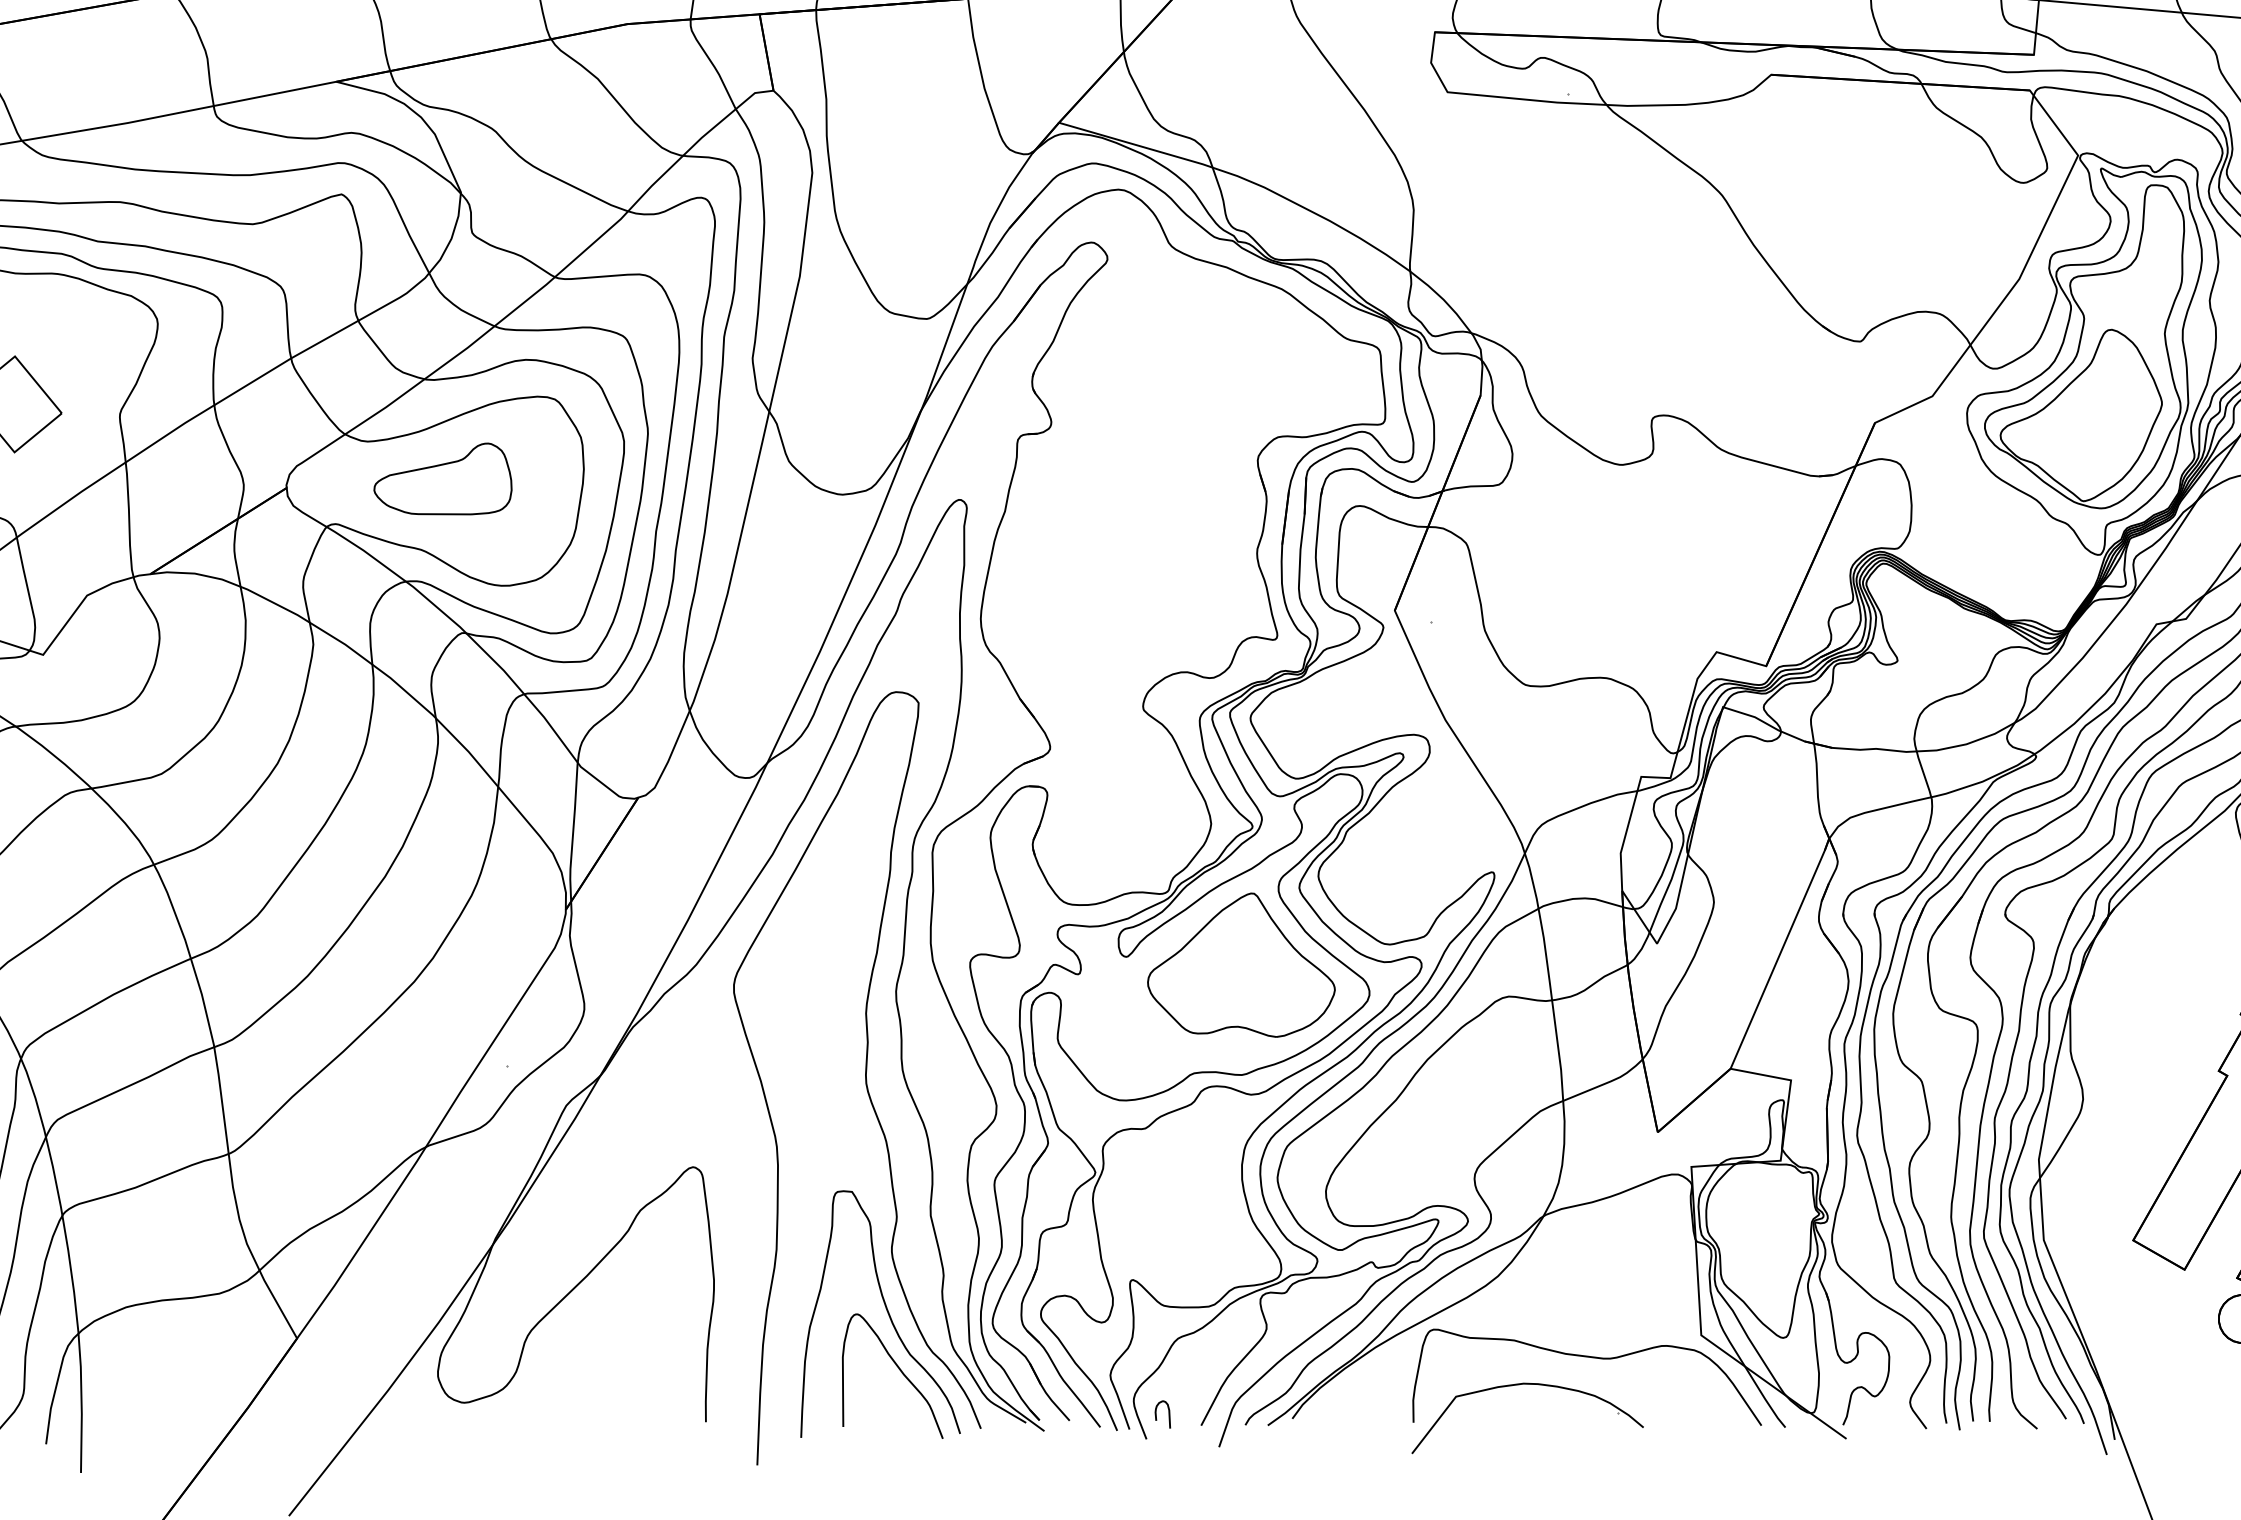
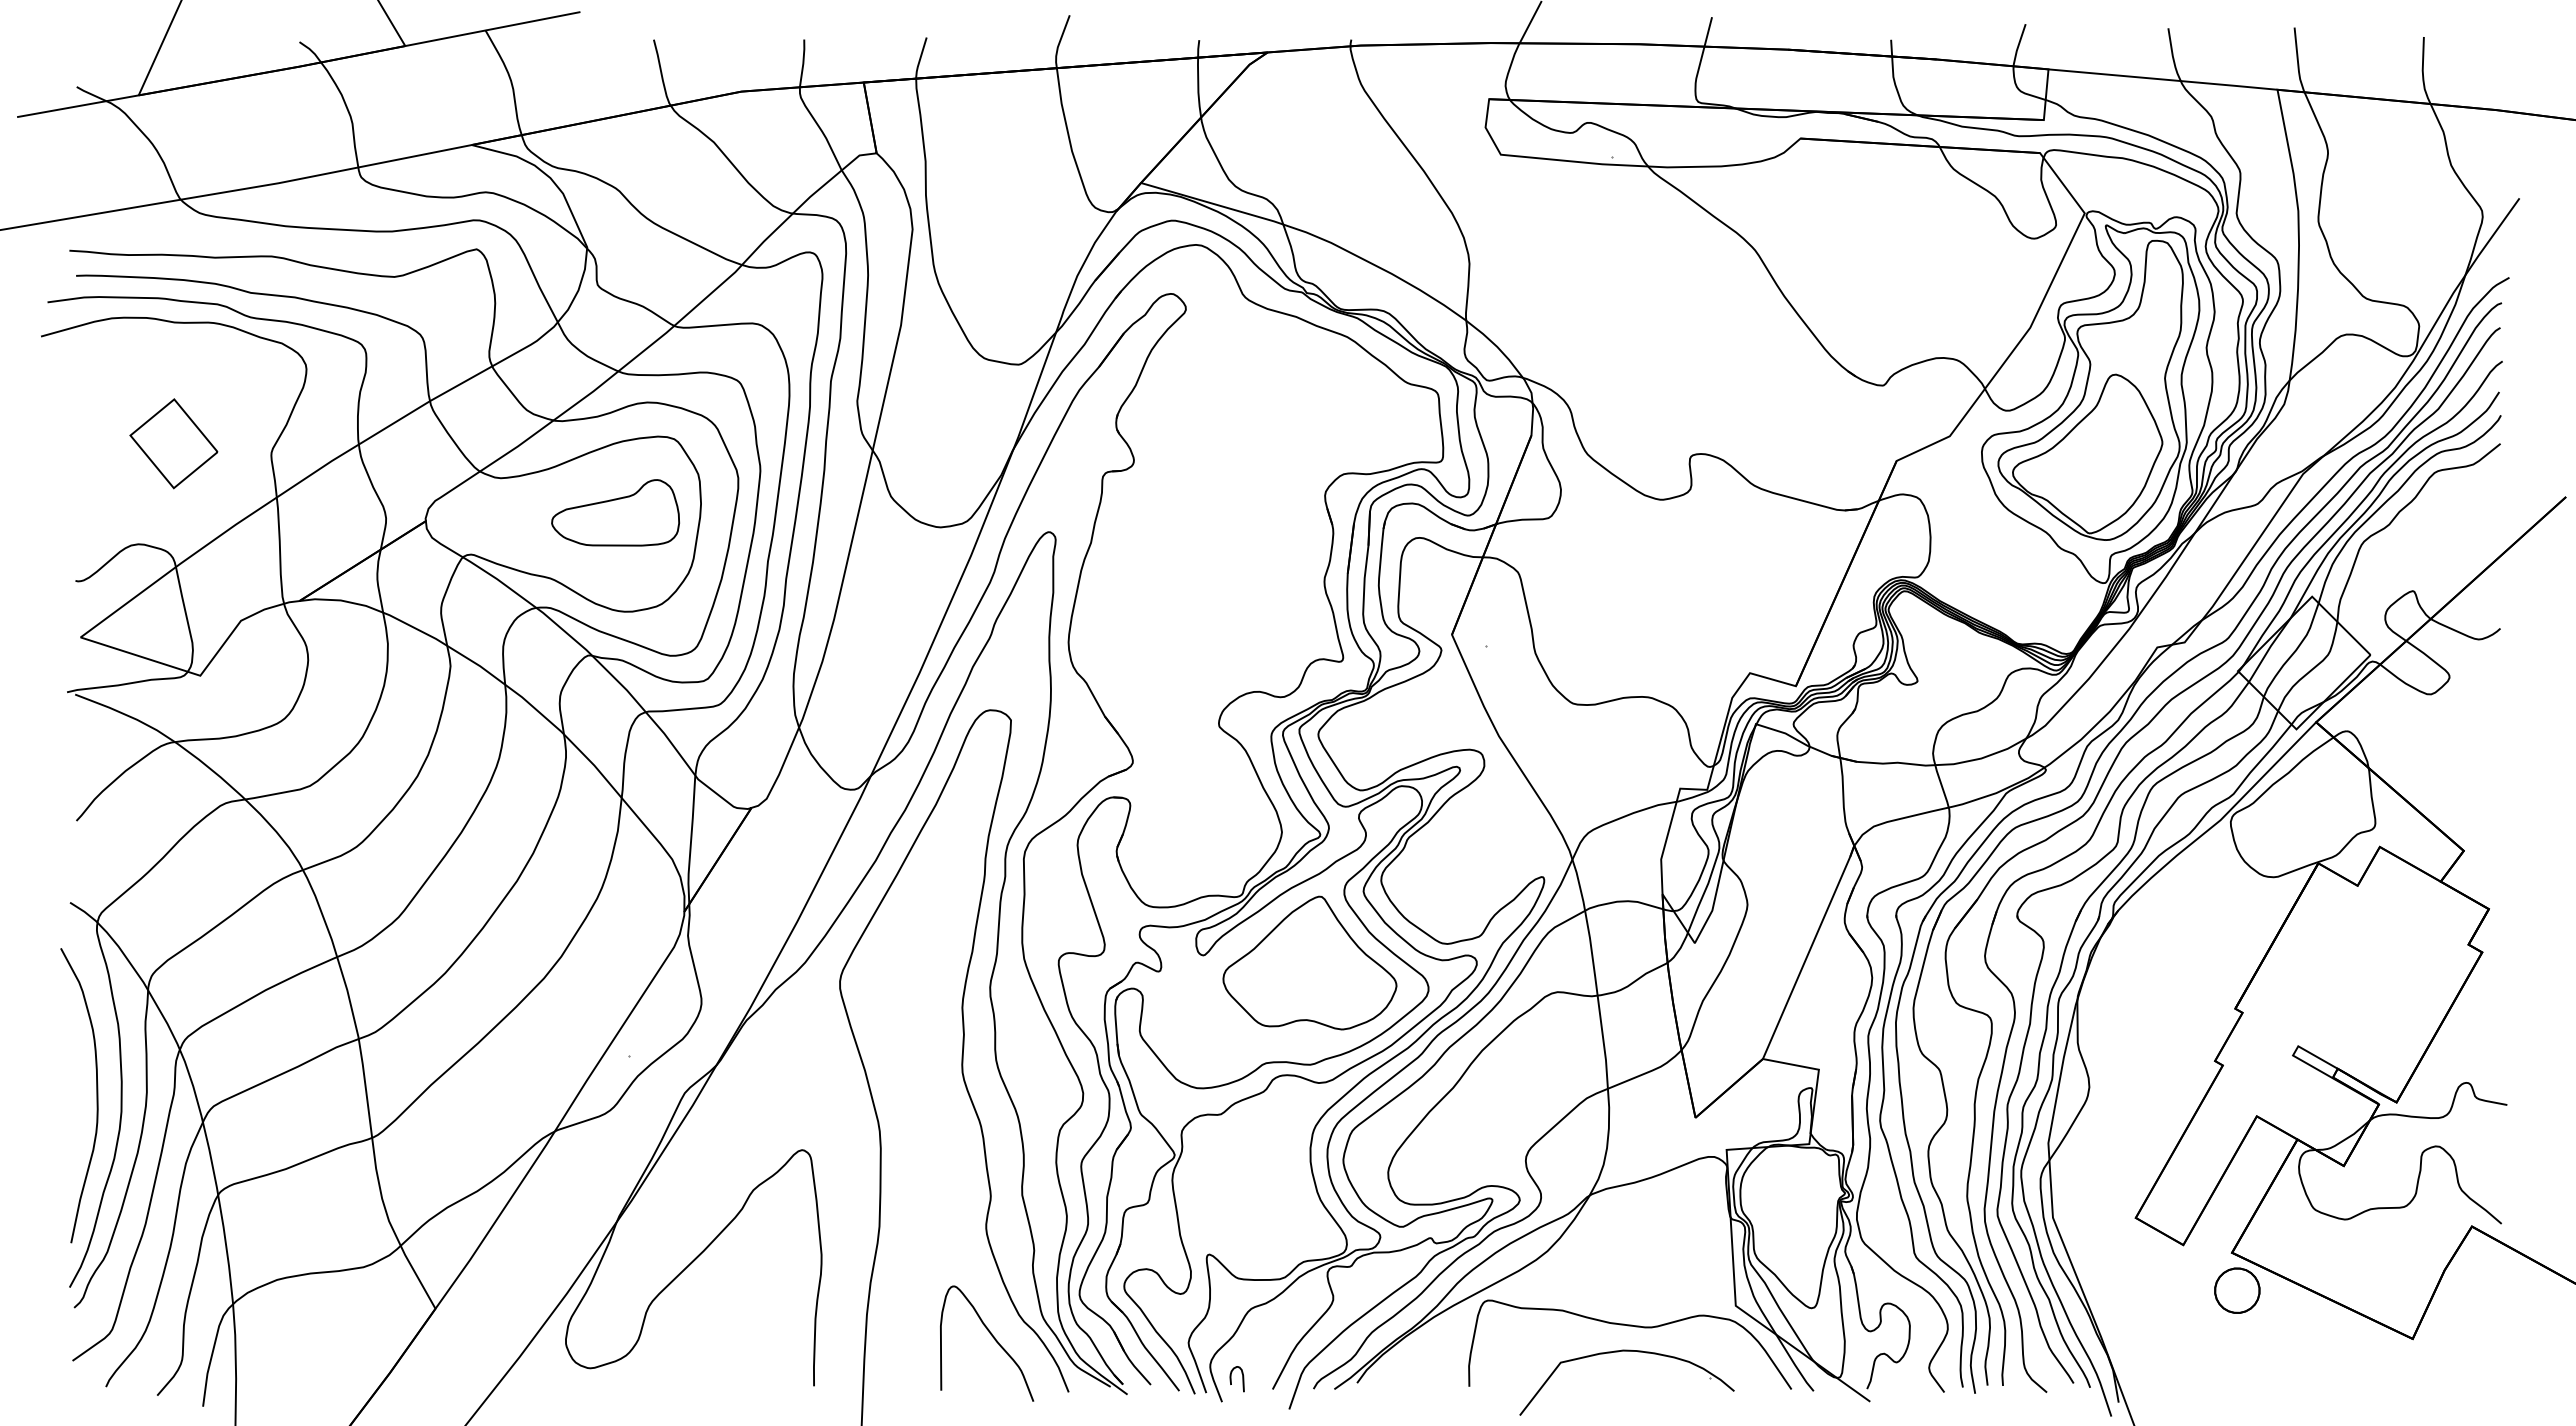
part: (442, 478) -> (615, 512), moved
curve: (886, 1312) -> (981, 1284), removed
part: (1527, 1384) -> (1626, 1351), moved

